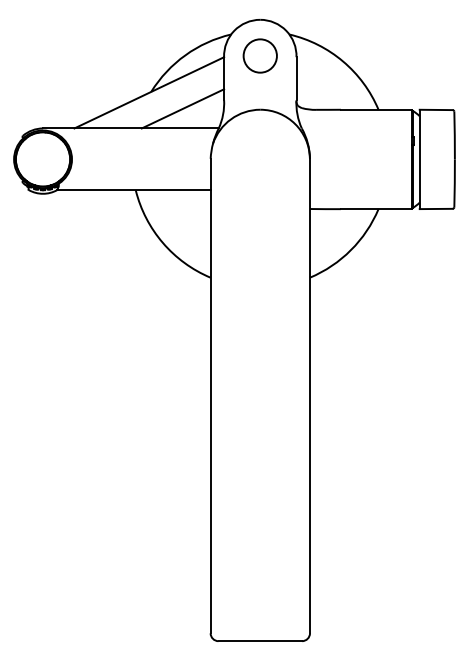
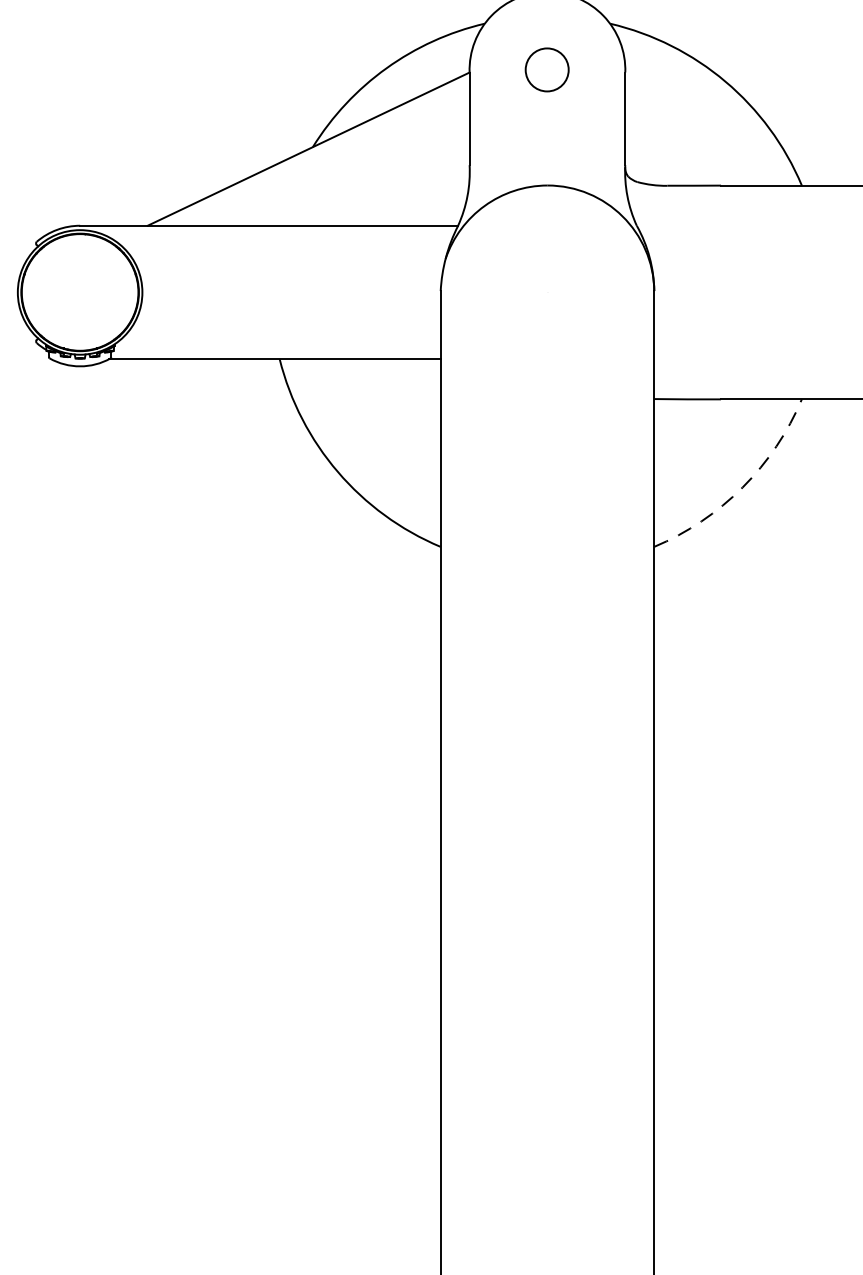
circle: (259, 55) -> (545, 68), size x0.6
line: (182, 108) -> (380, 182), removed
arc: (350, 250) -> (741, 488), solid -> dashed

